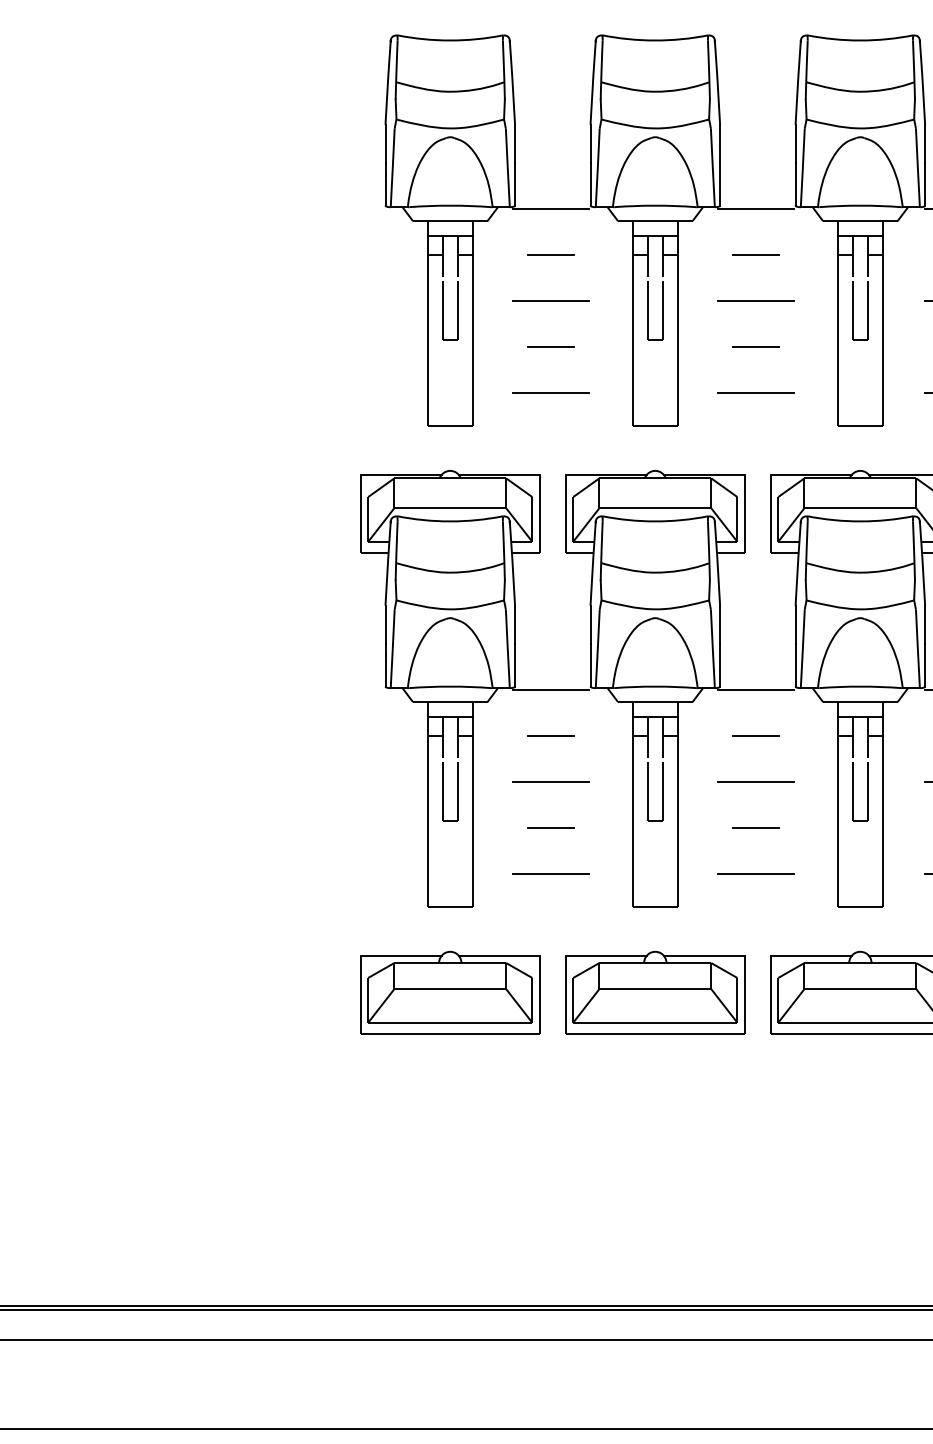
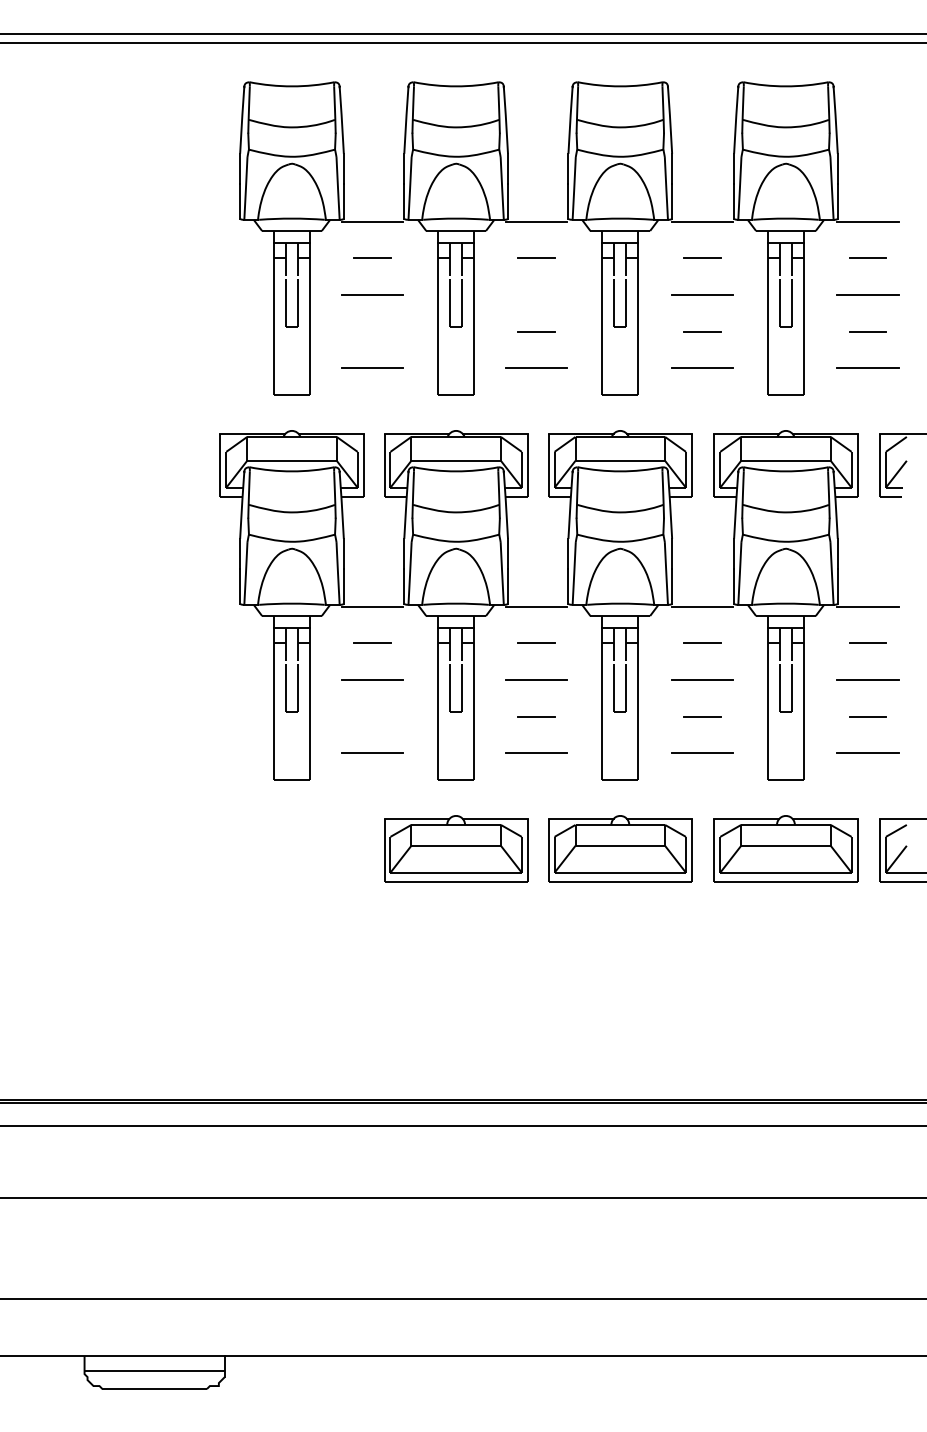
line: (755, 300) -> (536, 294), removed
line: (550, 346) -> (372, 331), removed
line: (550, 827) -> (372, 716), removed
part: (449, 992) -> (291, 848), removed

